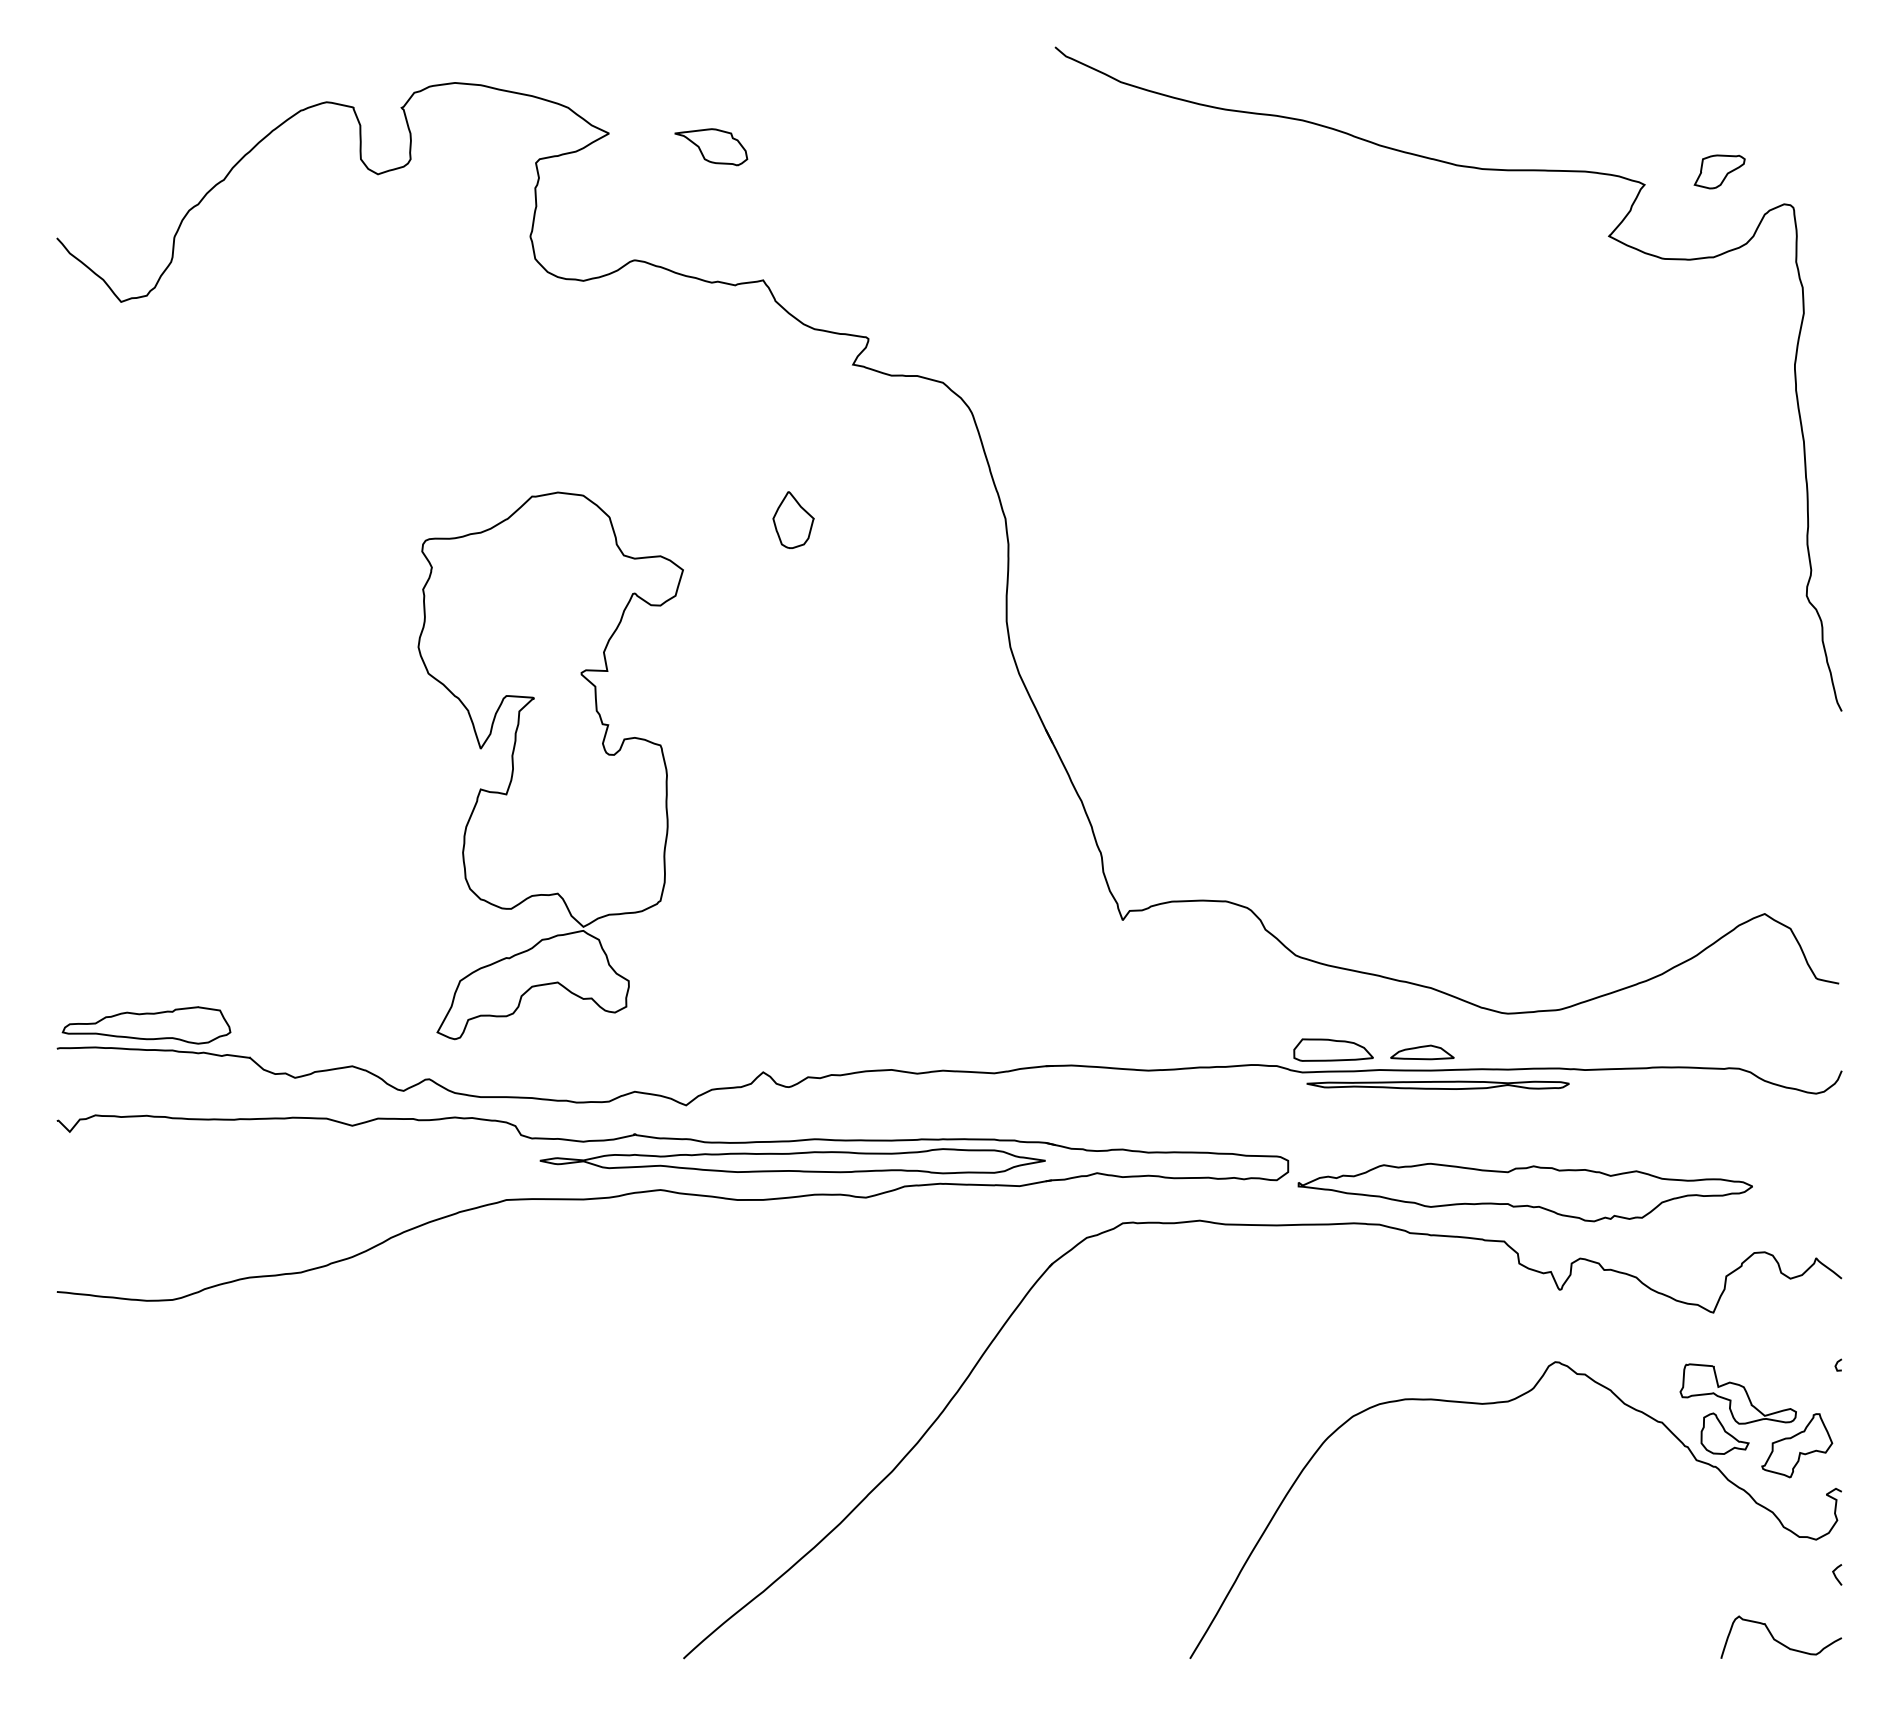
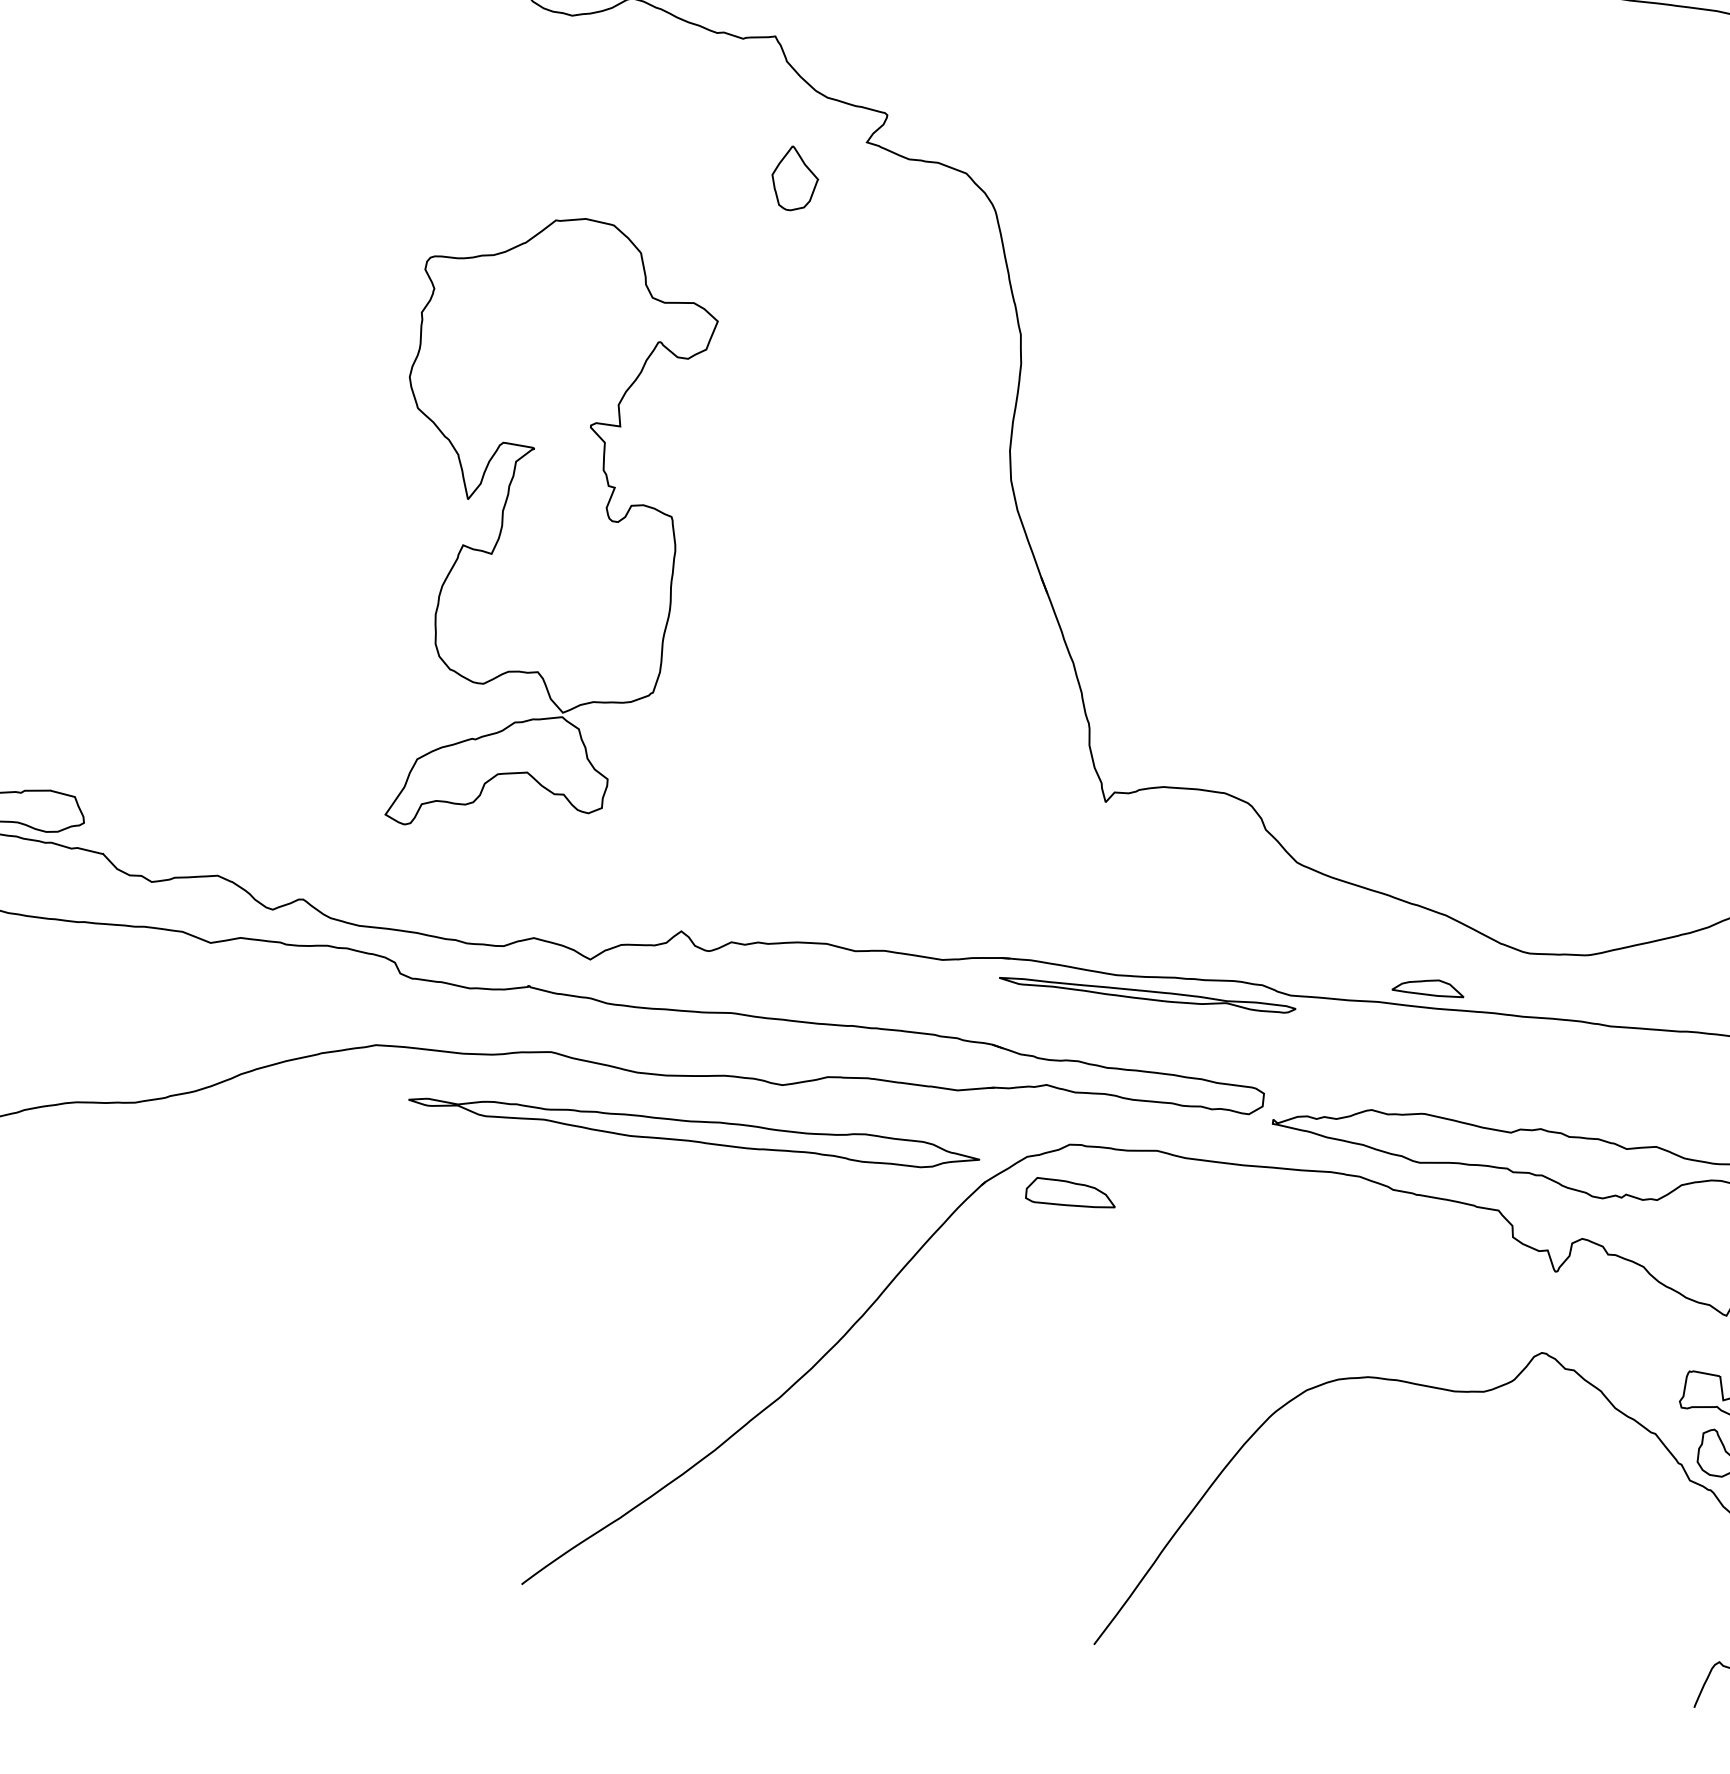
part: (793, 519) -> (795, 178), moved
part: (550, 765) -> (544, 526), moved
part: (1333, 1049) -> (1071, 1193), moved
part: (1437, 1084) -> (1146, 994), moved
part: (792, 1161) -> (693, 1130), moved

